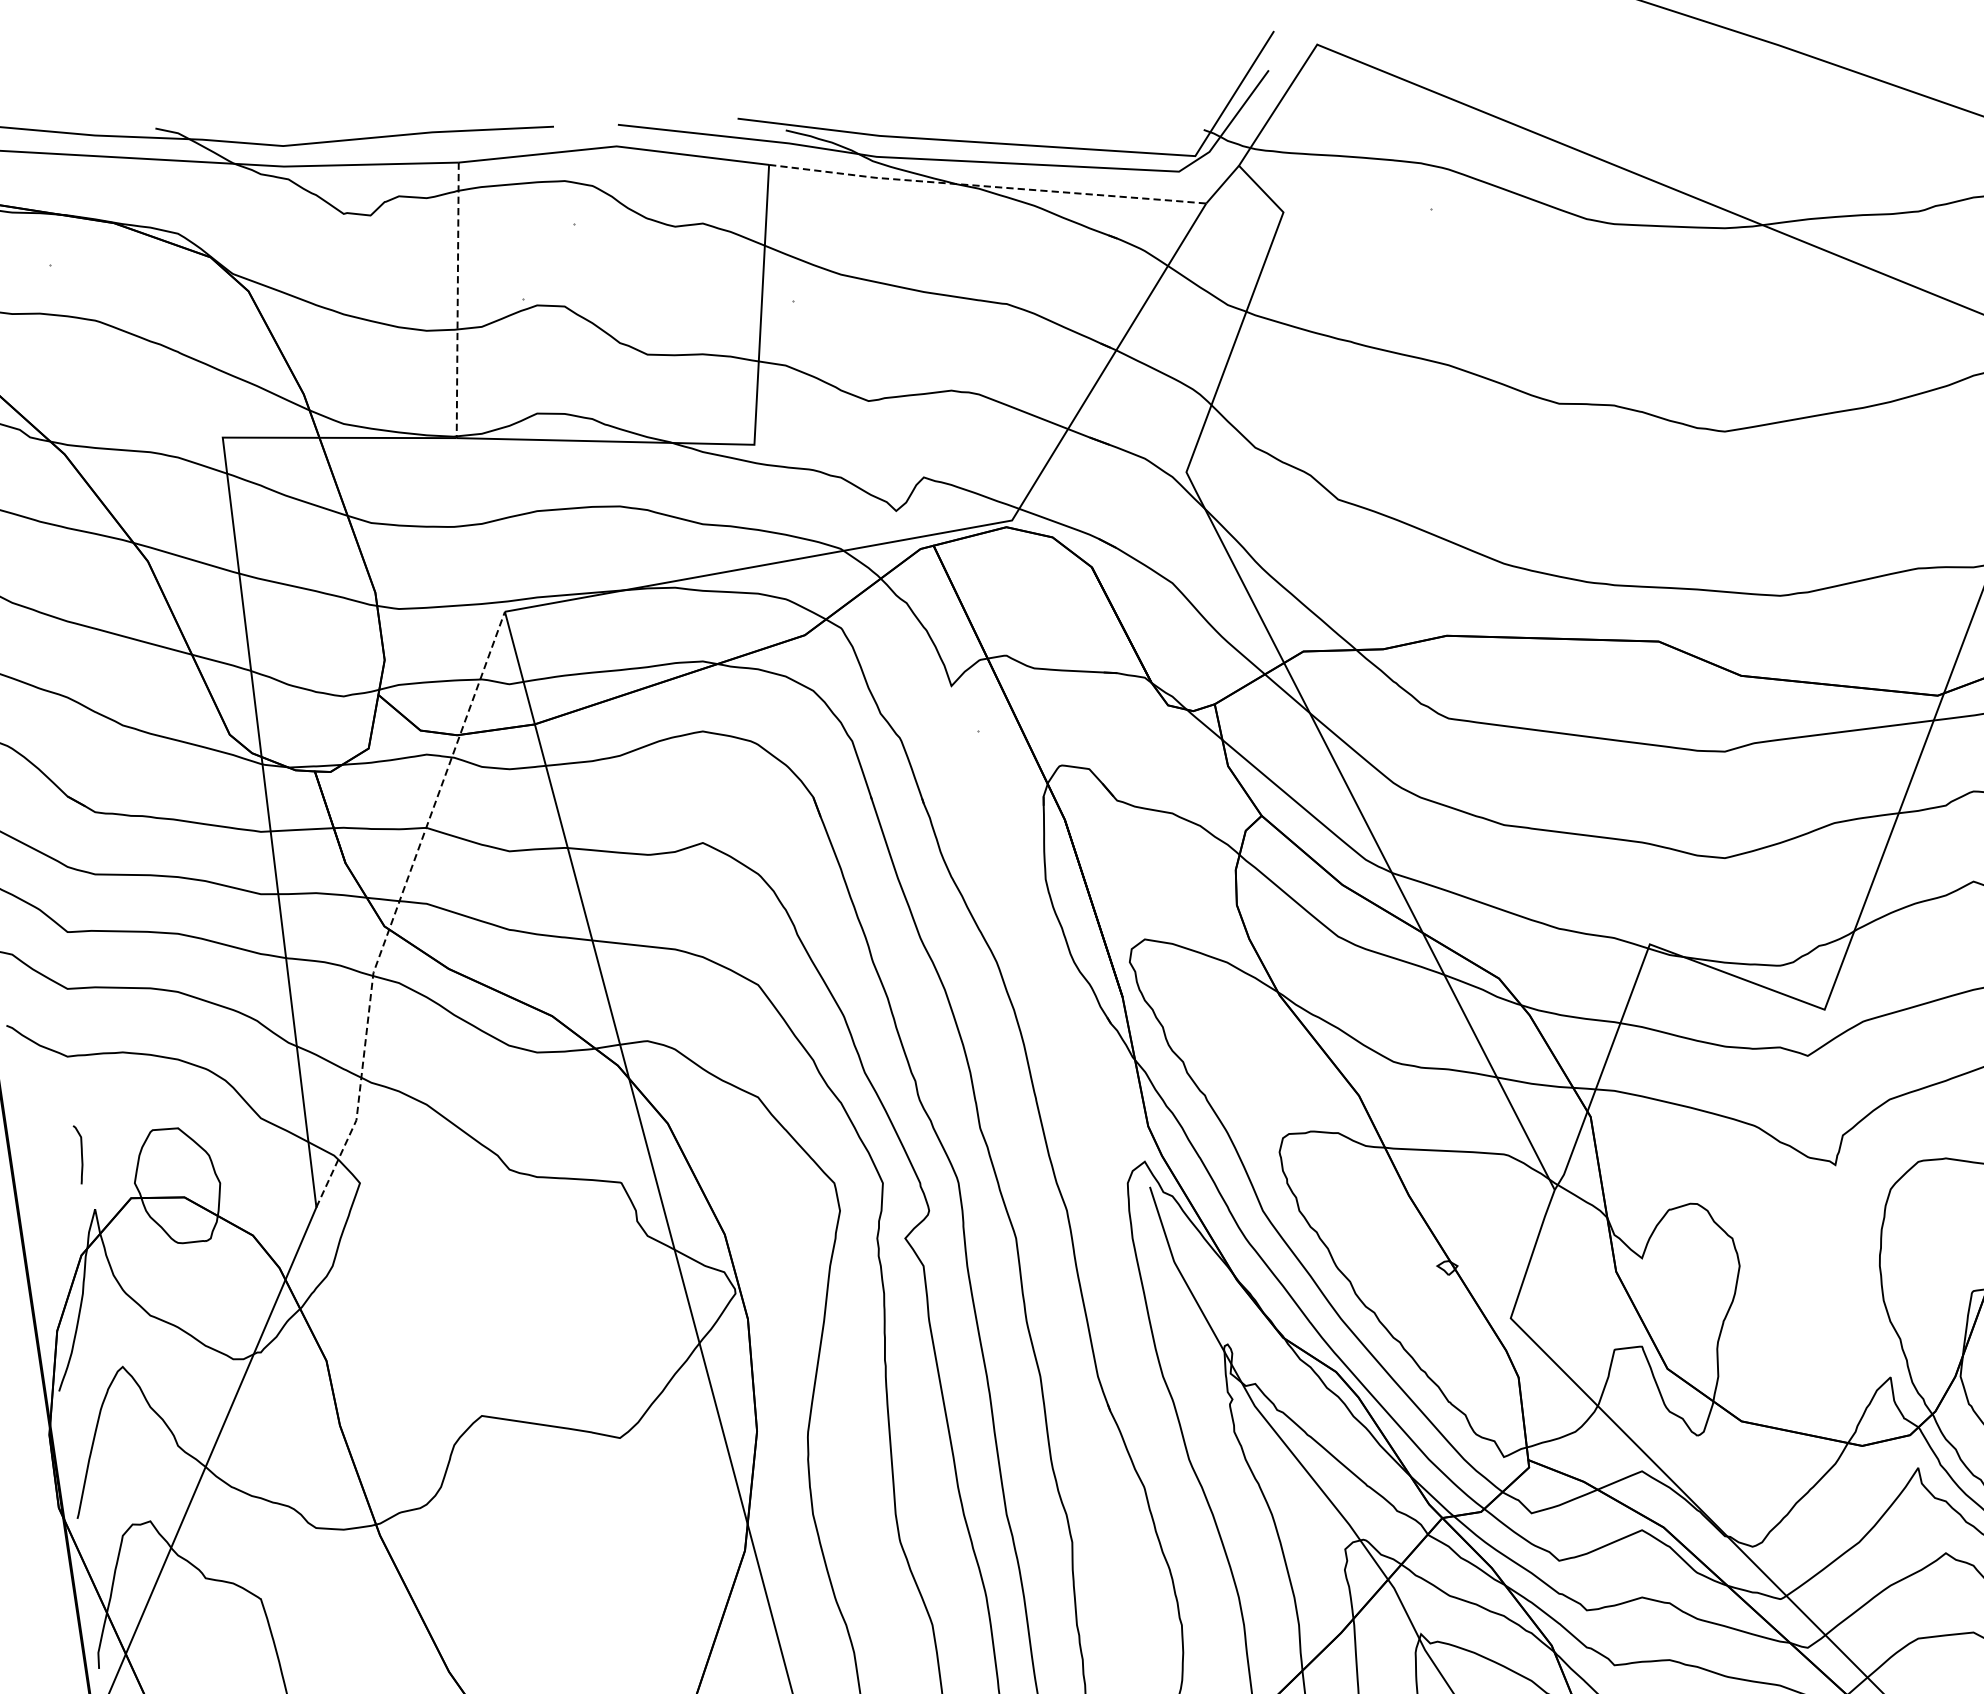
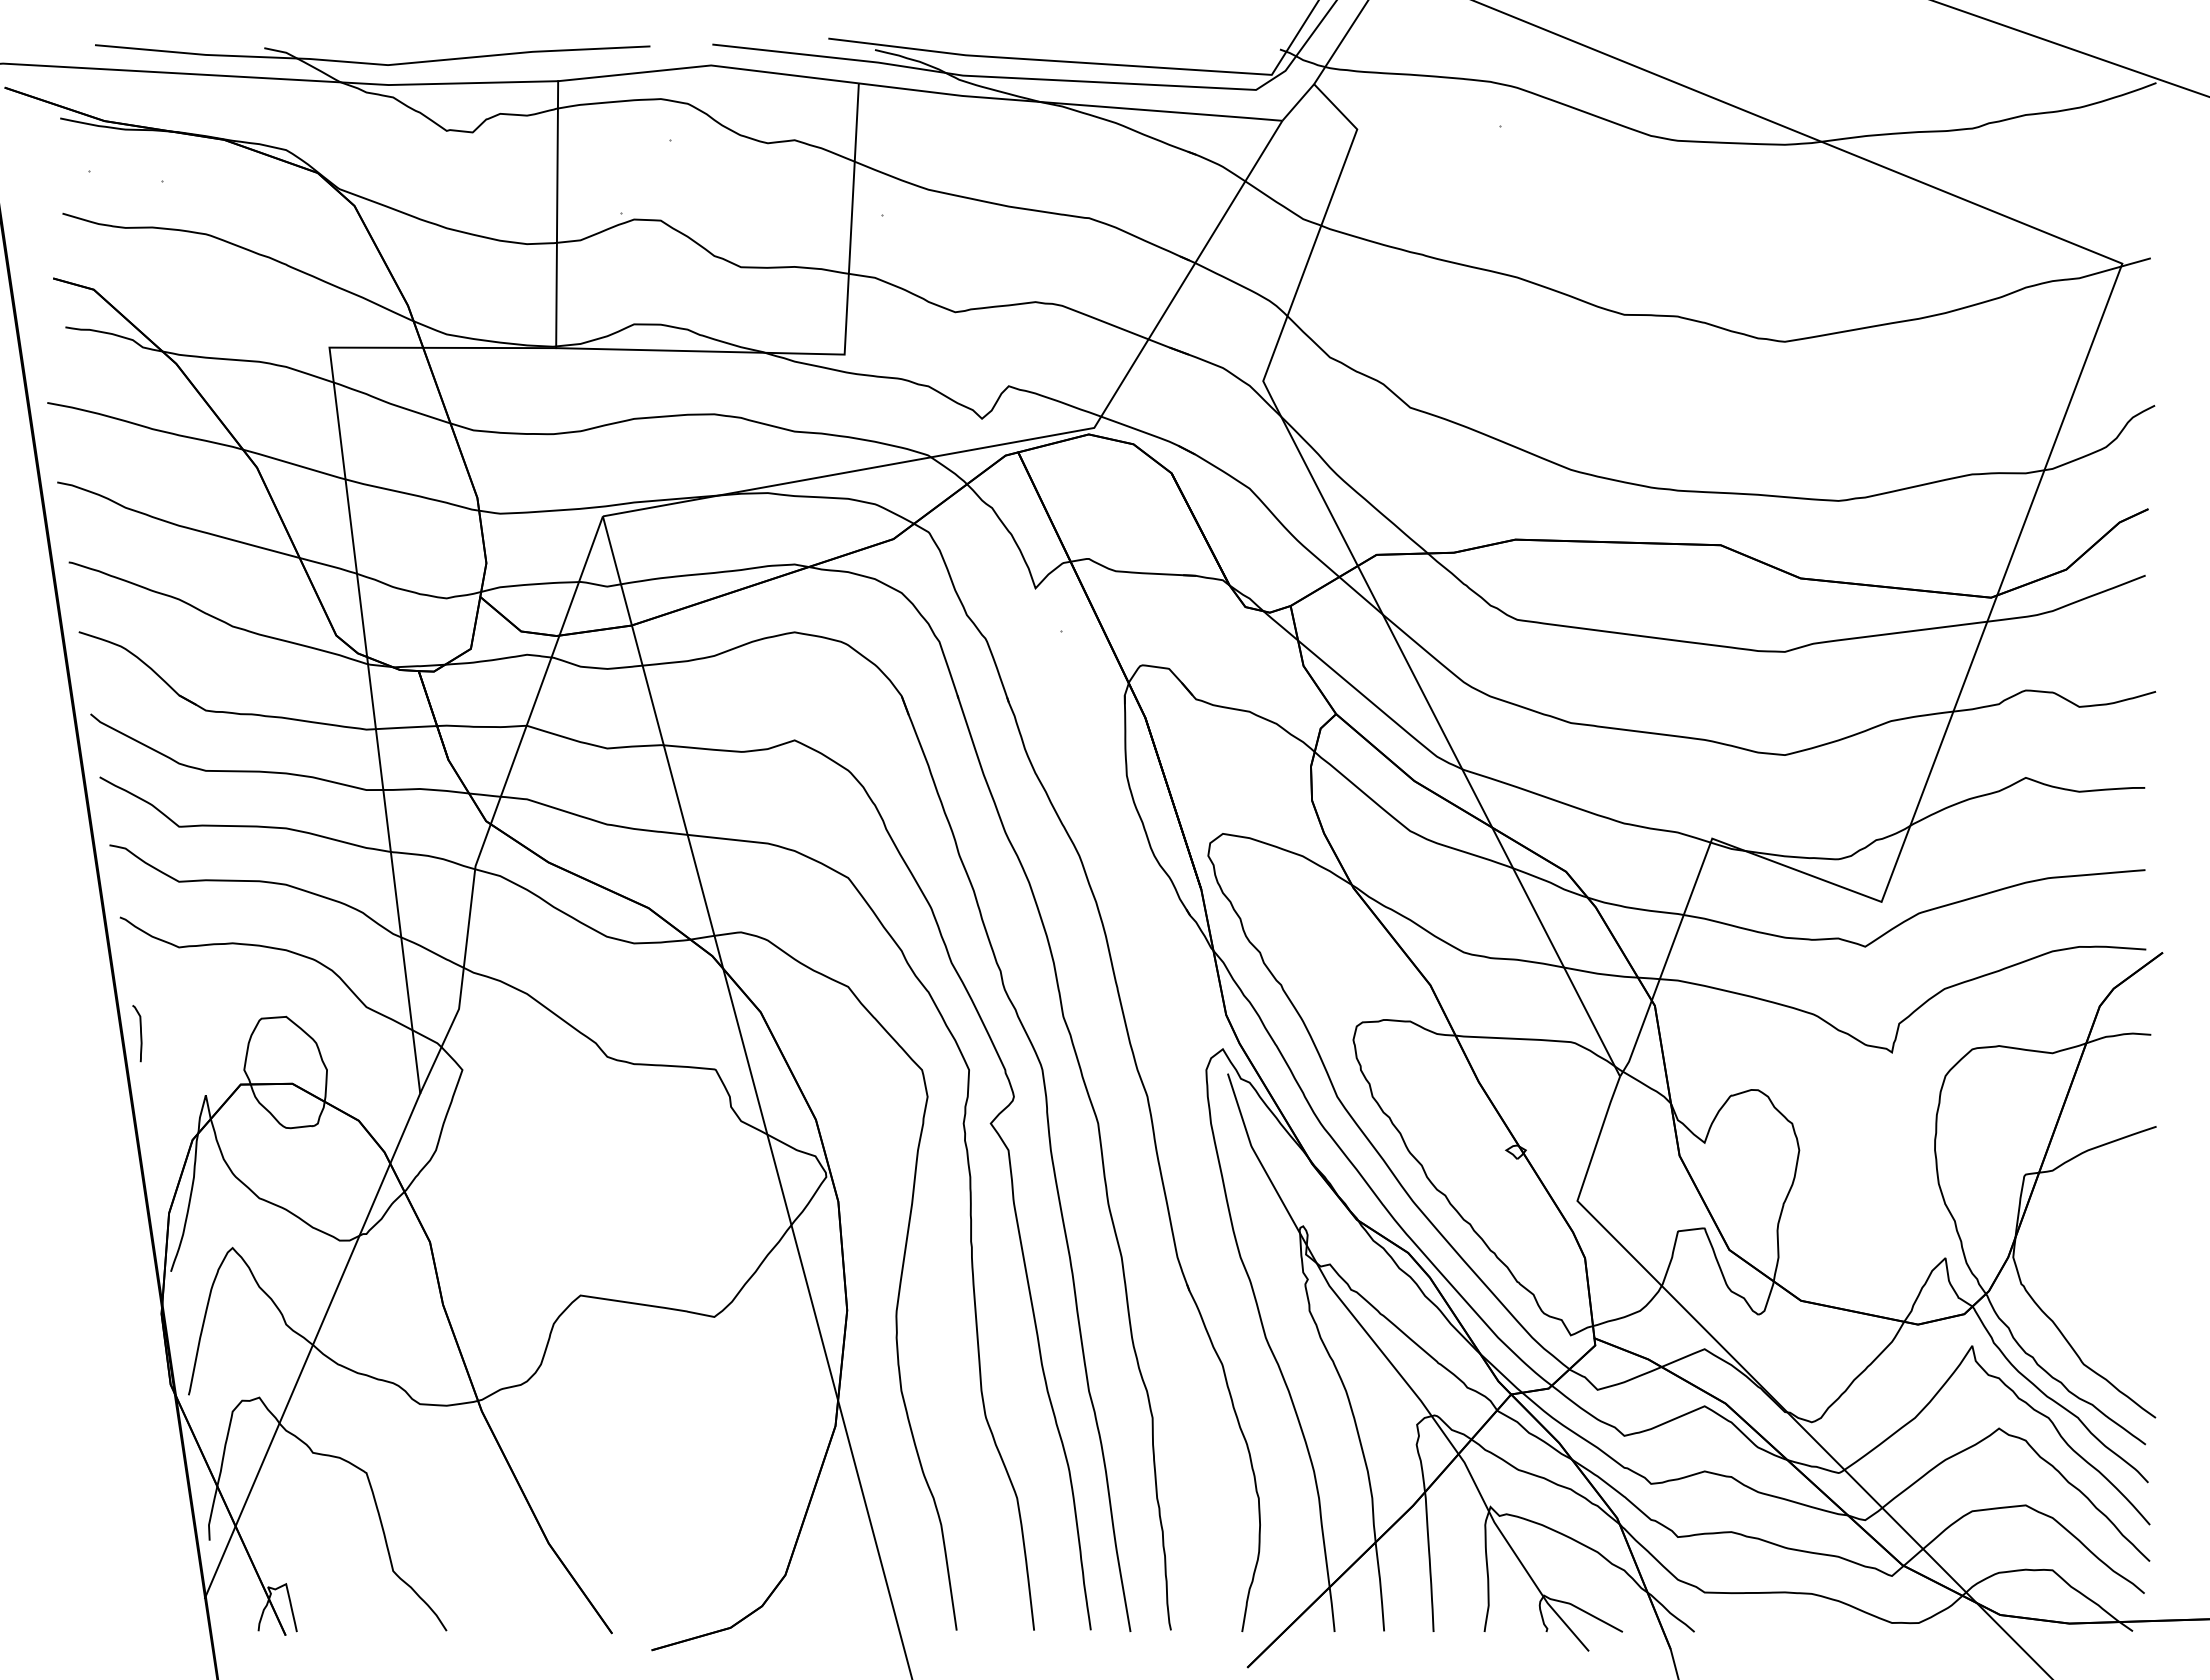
line: (987, 186) -> (1070, 104), dashed -> solid
line: (458, 301) -> (557, 215), dashed -> solid
line: (397, 908) -> (498, 803), dashed -> solid
curve: (81, 1154) -> (140, 1033), moved

